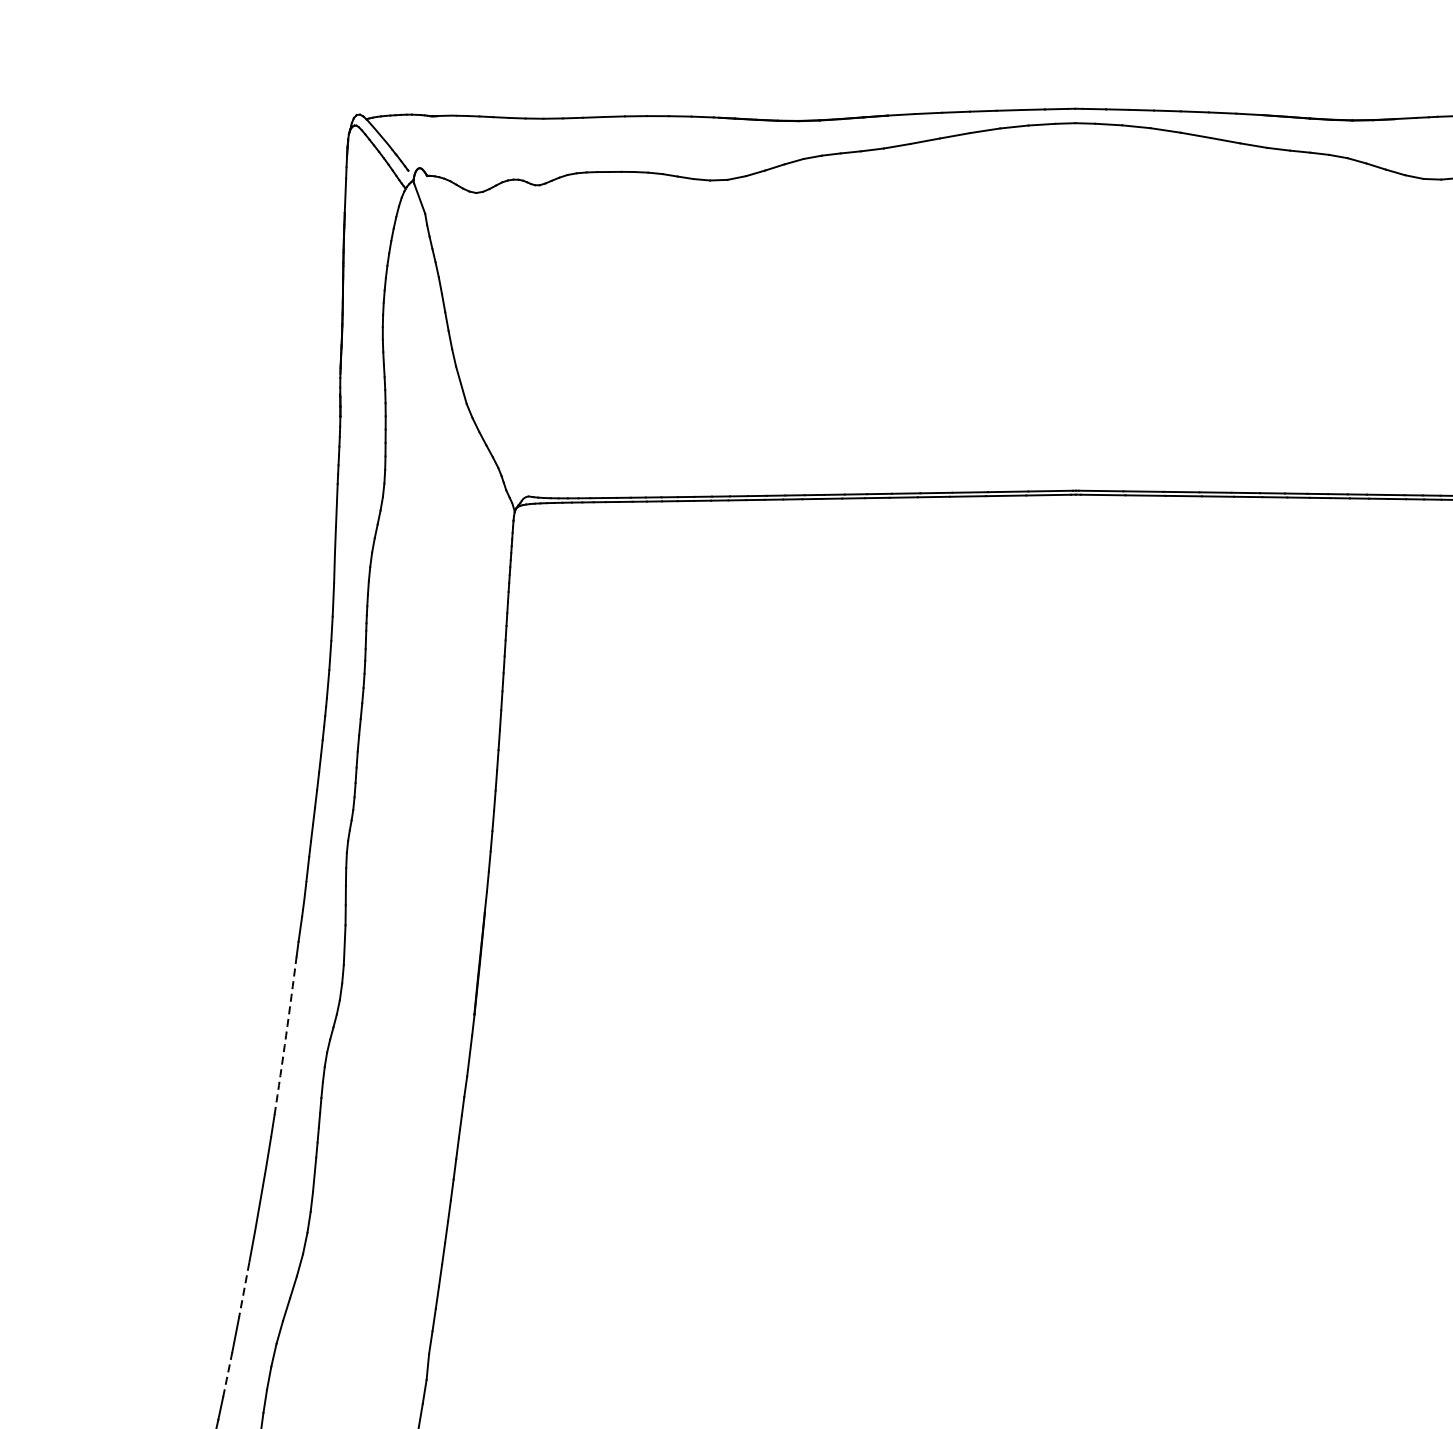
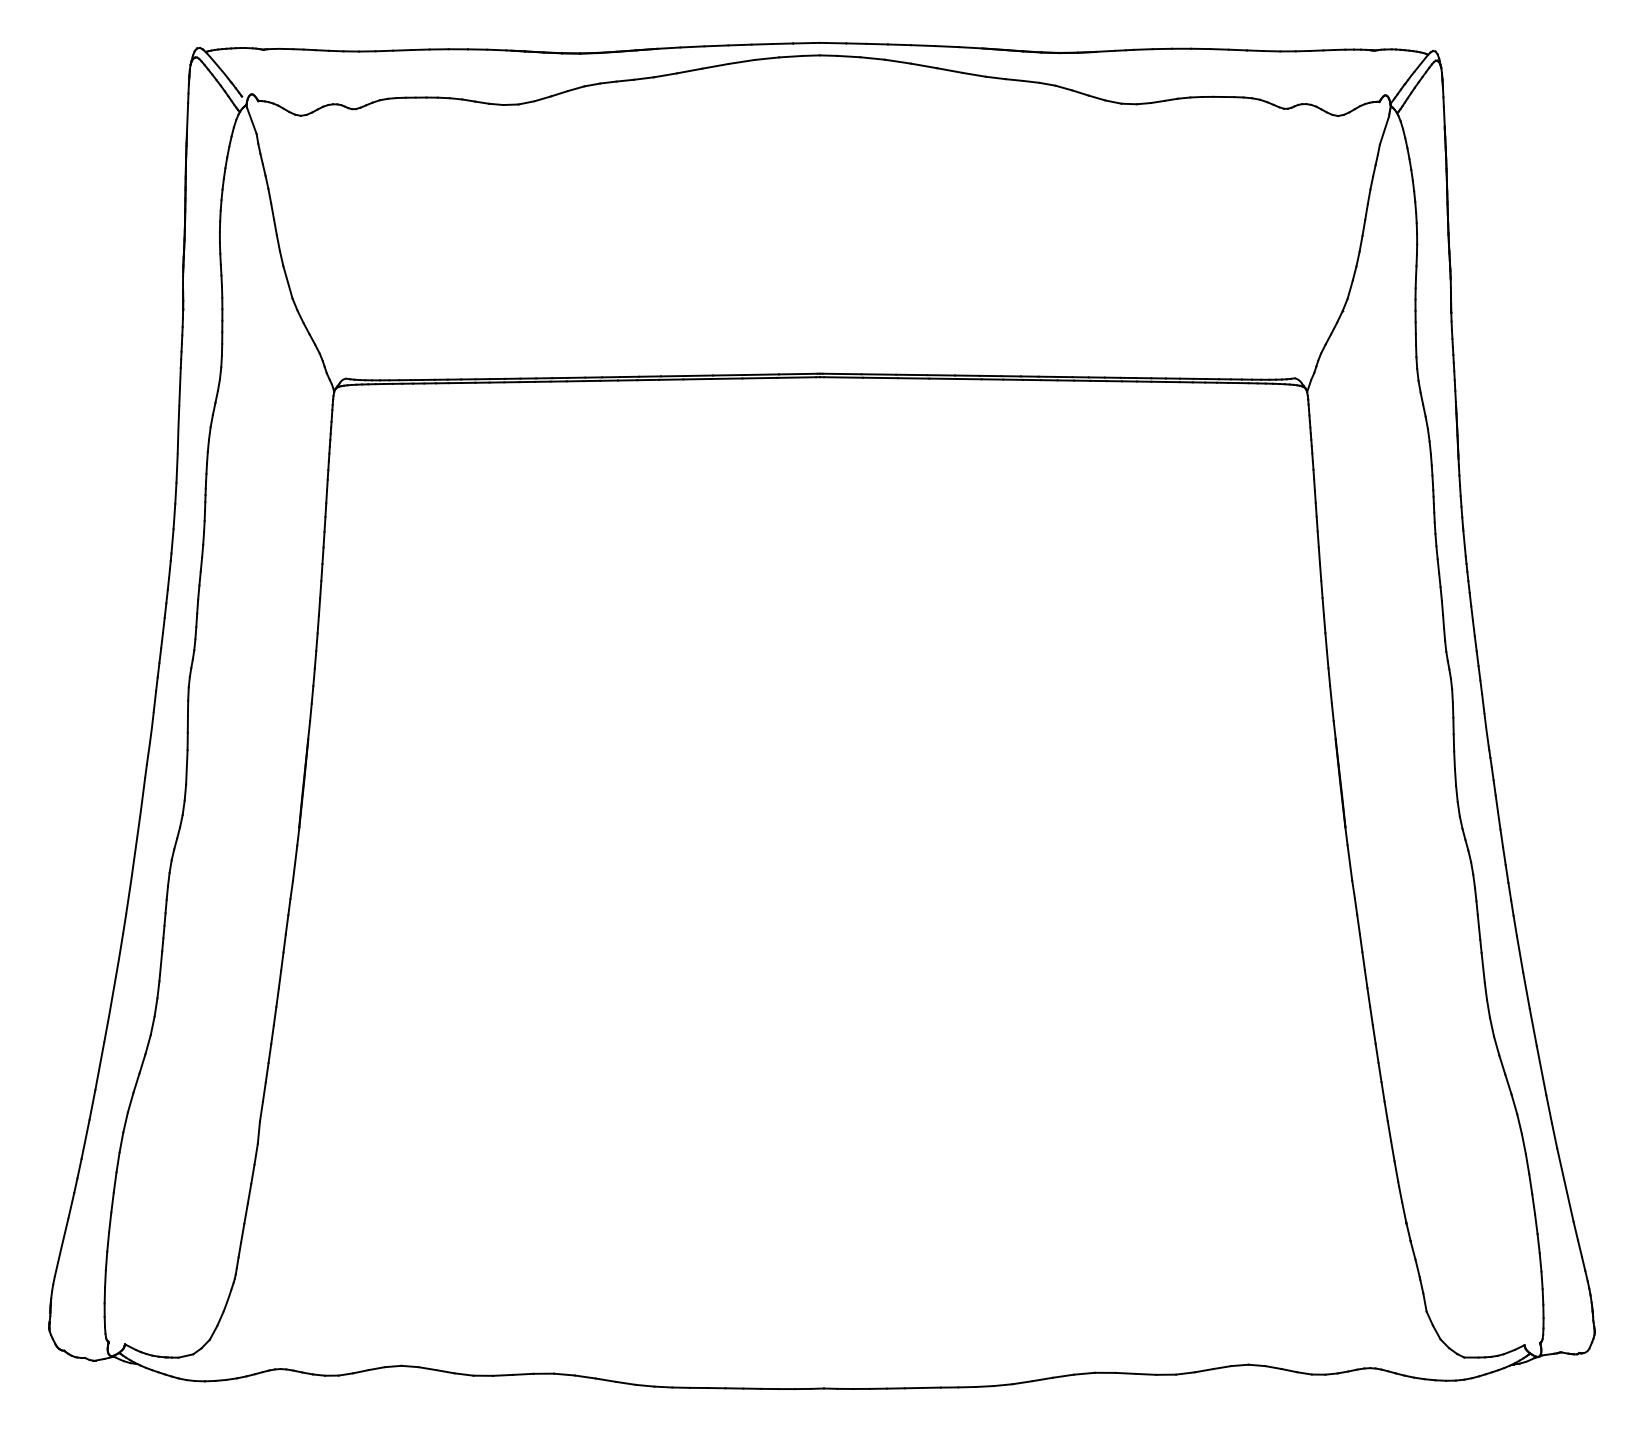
arc: (286, 1035) -> (136, 845), dashed -> solid
line: (243, 1290) -> (99, 1066), dashed -> solid
line: (227, 1374) -> (85, 1139), dashed -> solid

